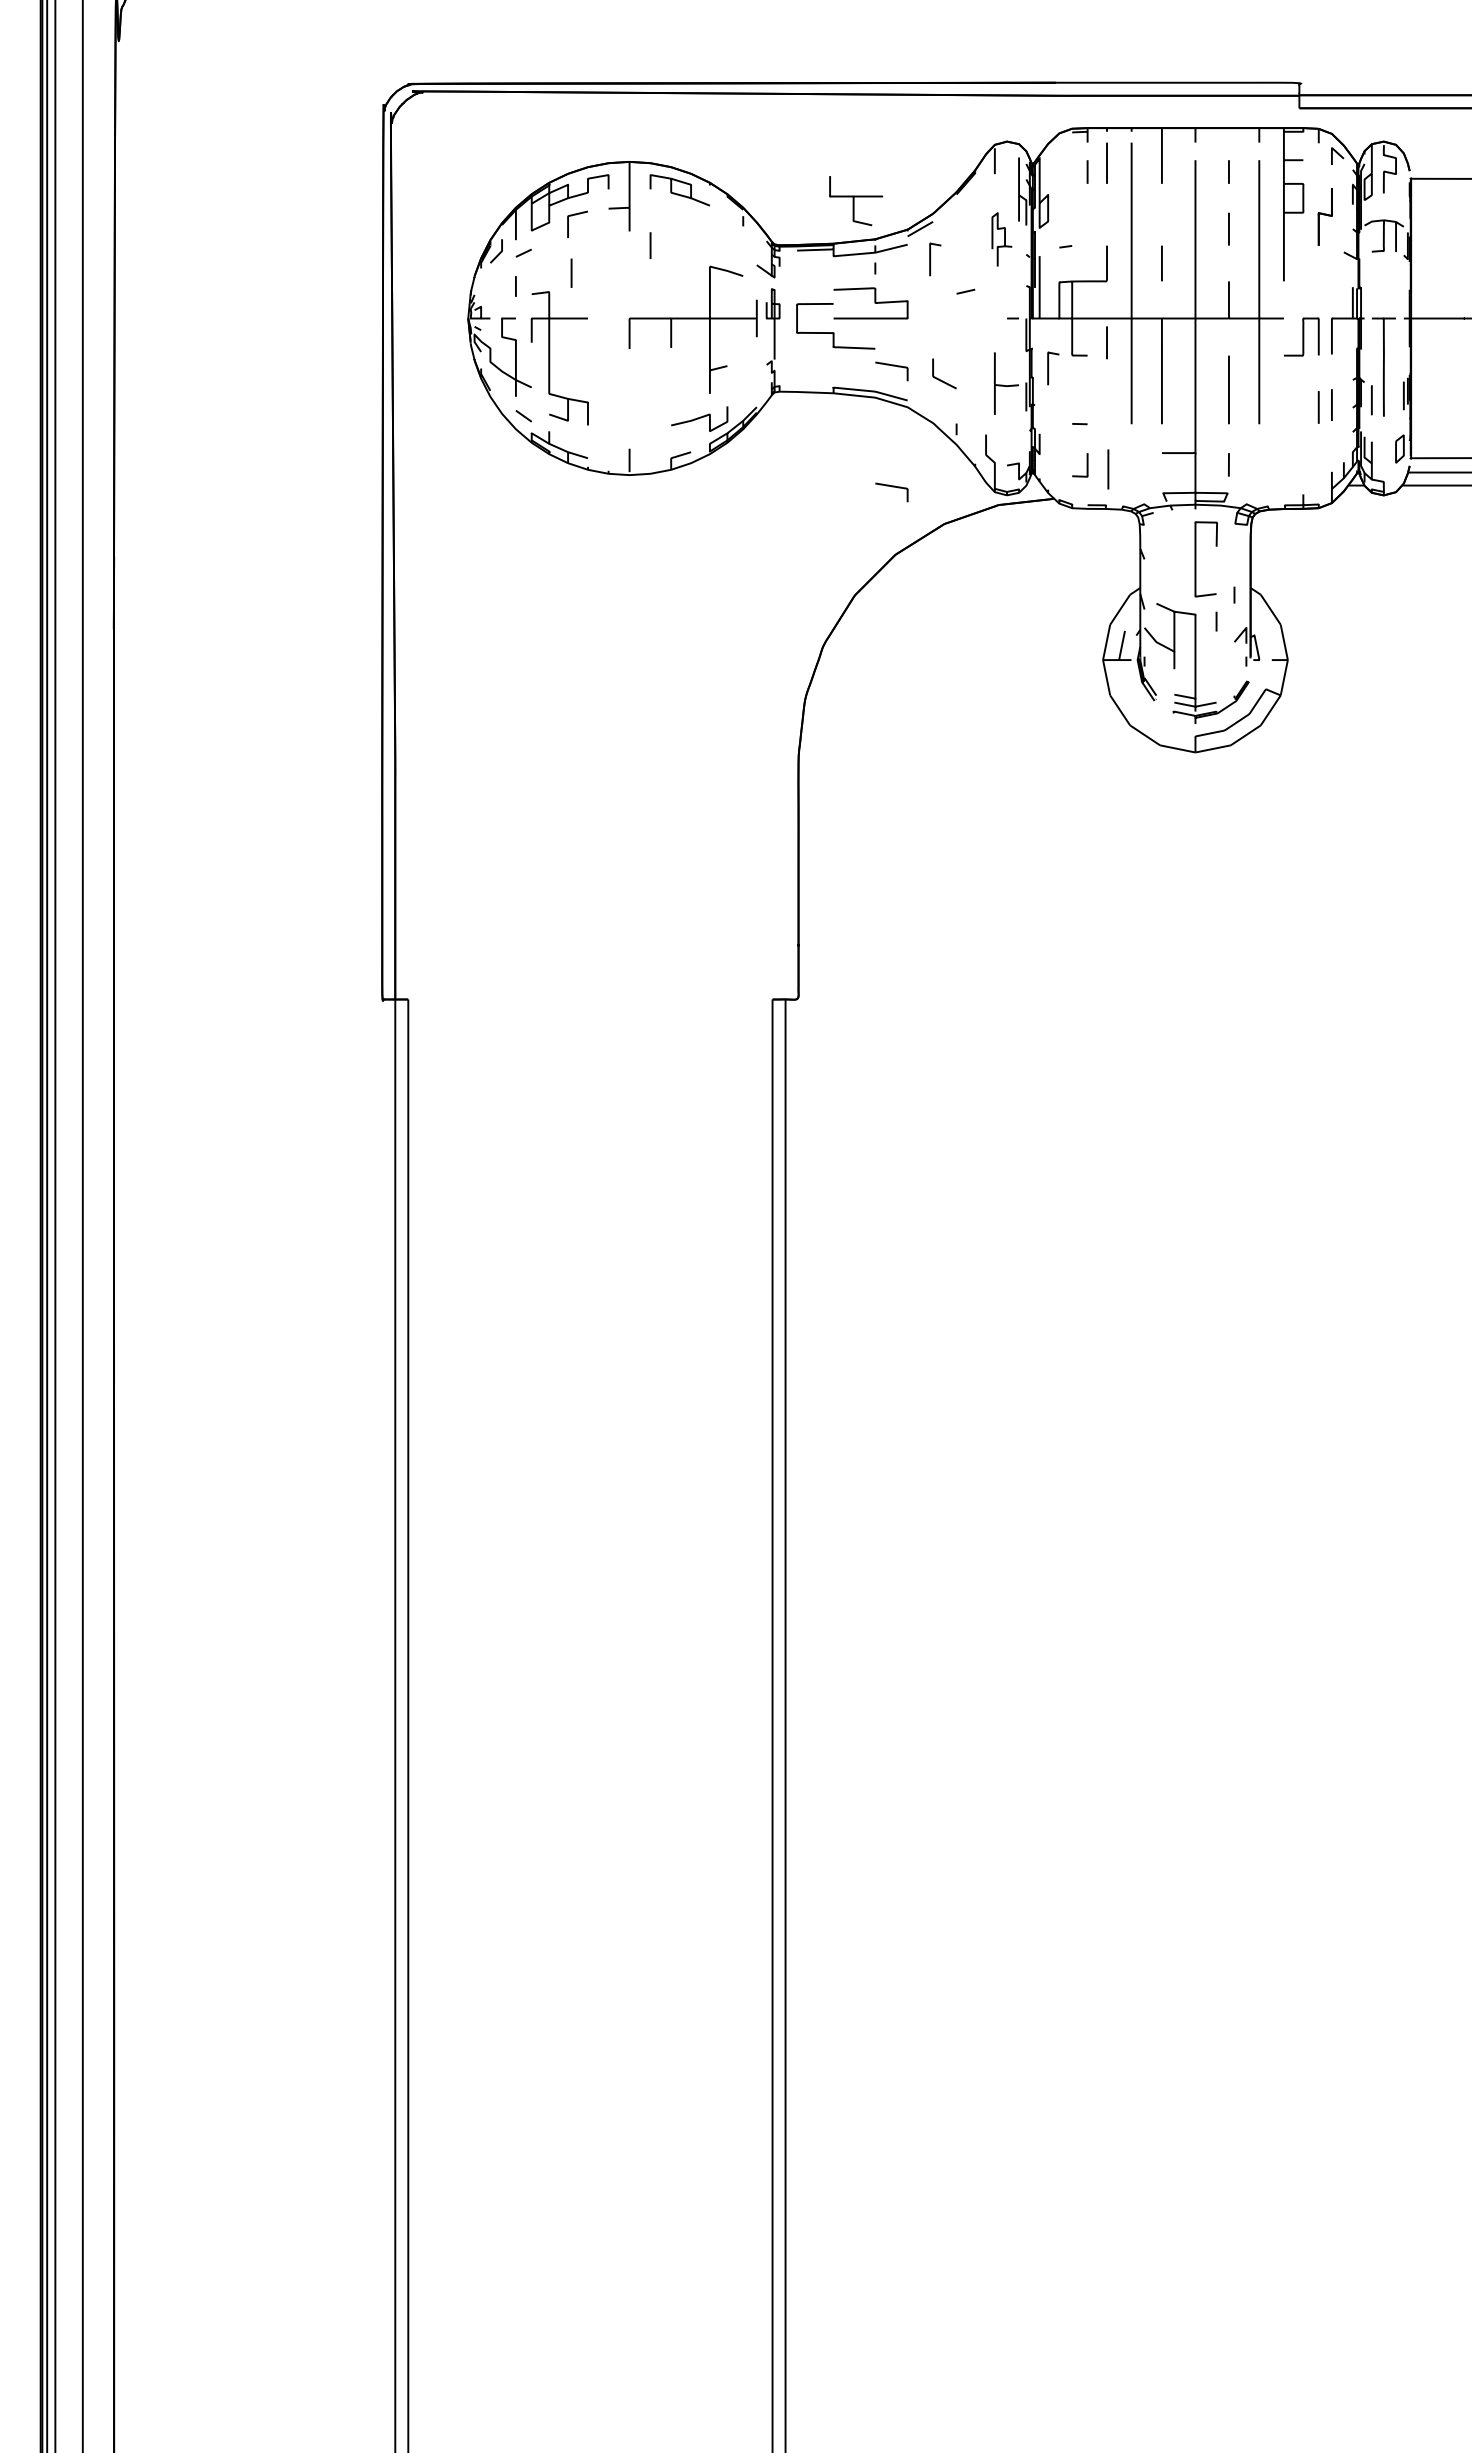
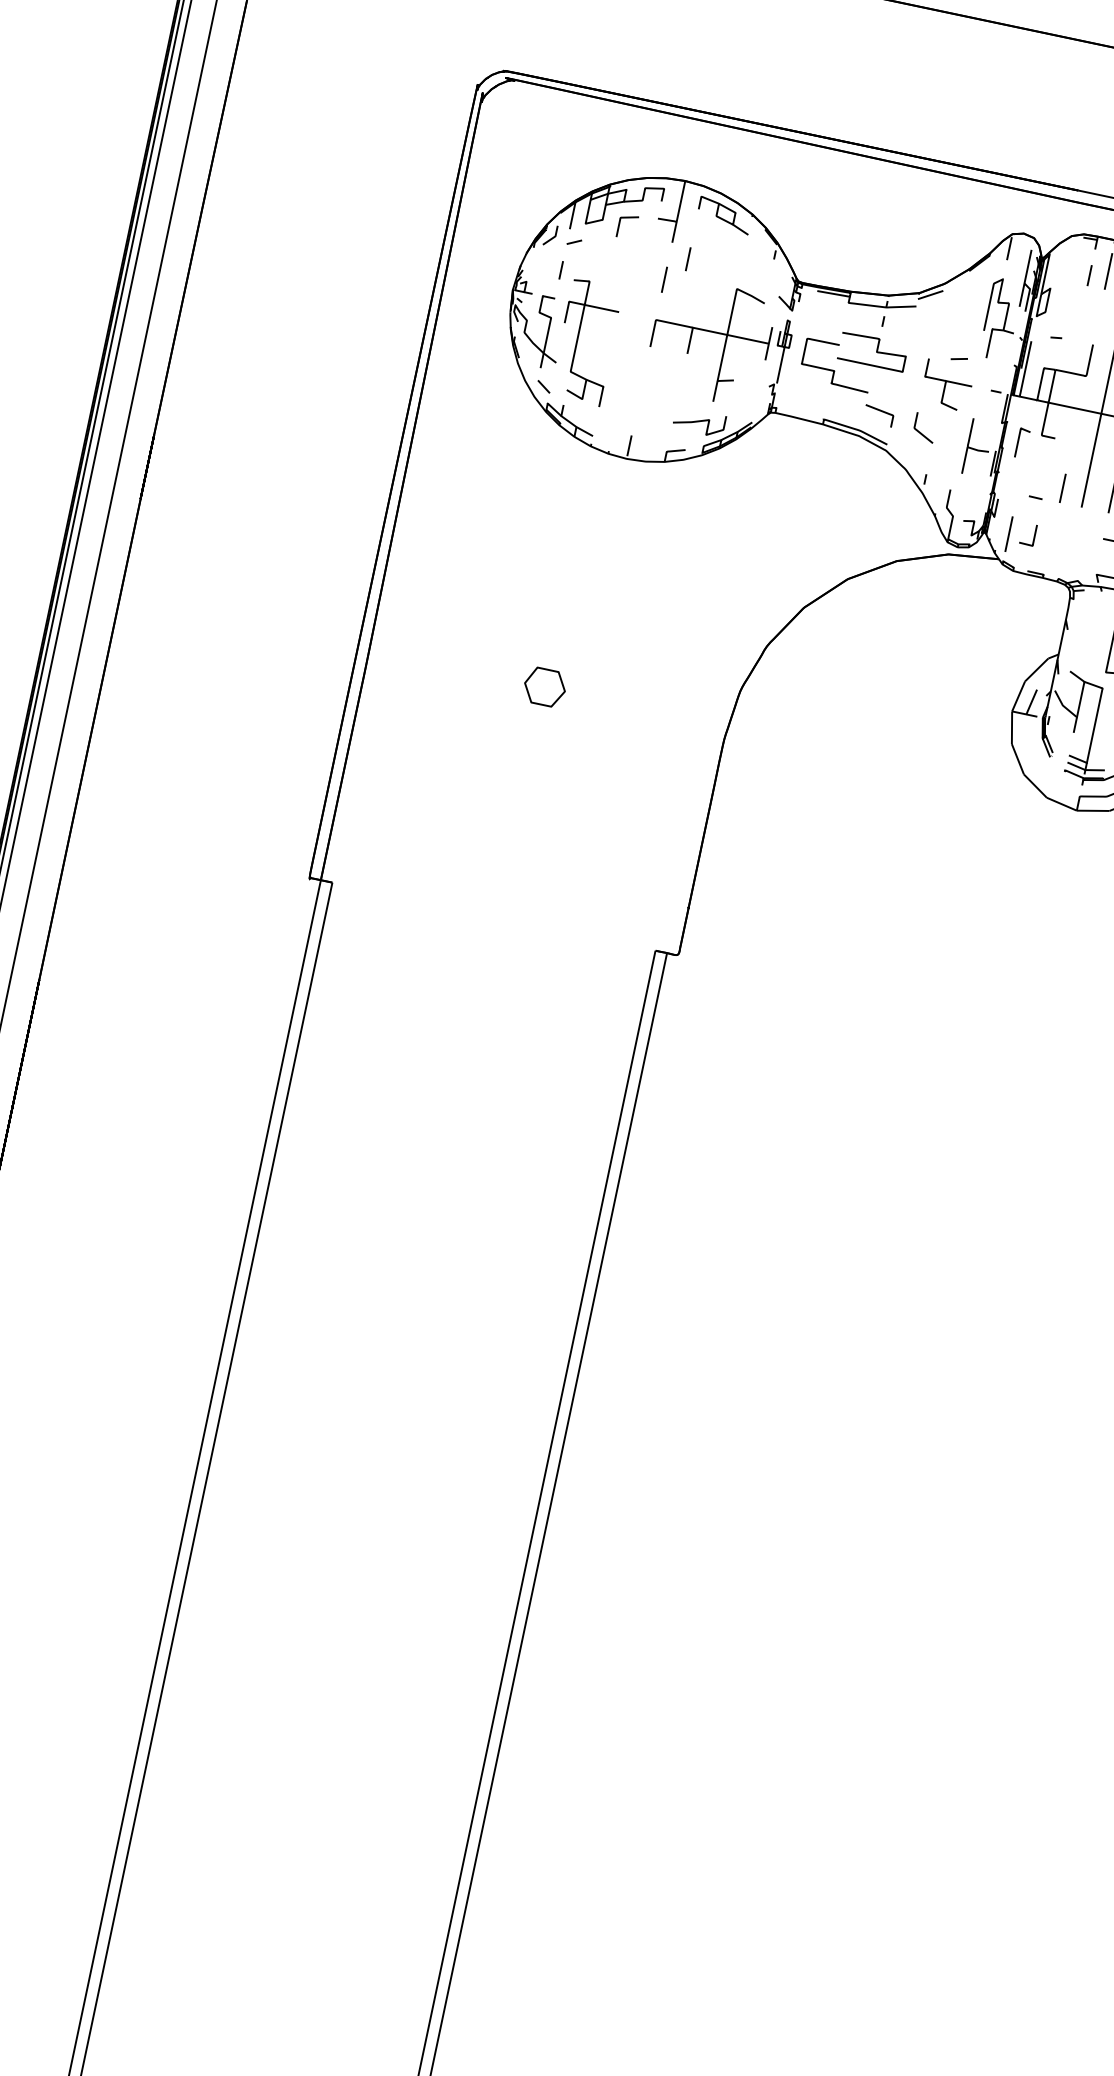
part: (855, 201) -> (946, 385), moved
part: (1001, 239) -> (1000, 319), size x1.67
curve: (930, 259) -> (933, 323), removed
line: (571, 272) -> (664, 279), moved
line: (1106, 342) -> (1062, 488), moved
line: (1108, 469) -> (1009, 534), moved
curve: (891, 487) -> (856, 518), removed
part: (593, 739) -> (545, 686), added

